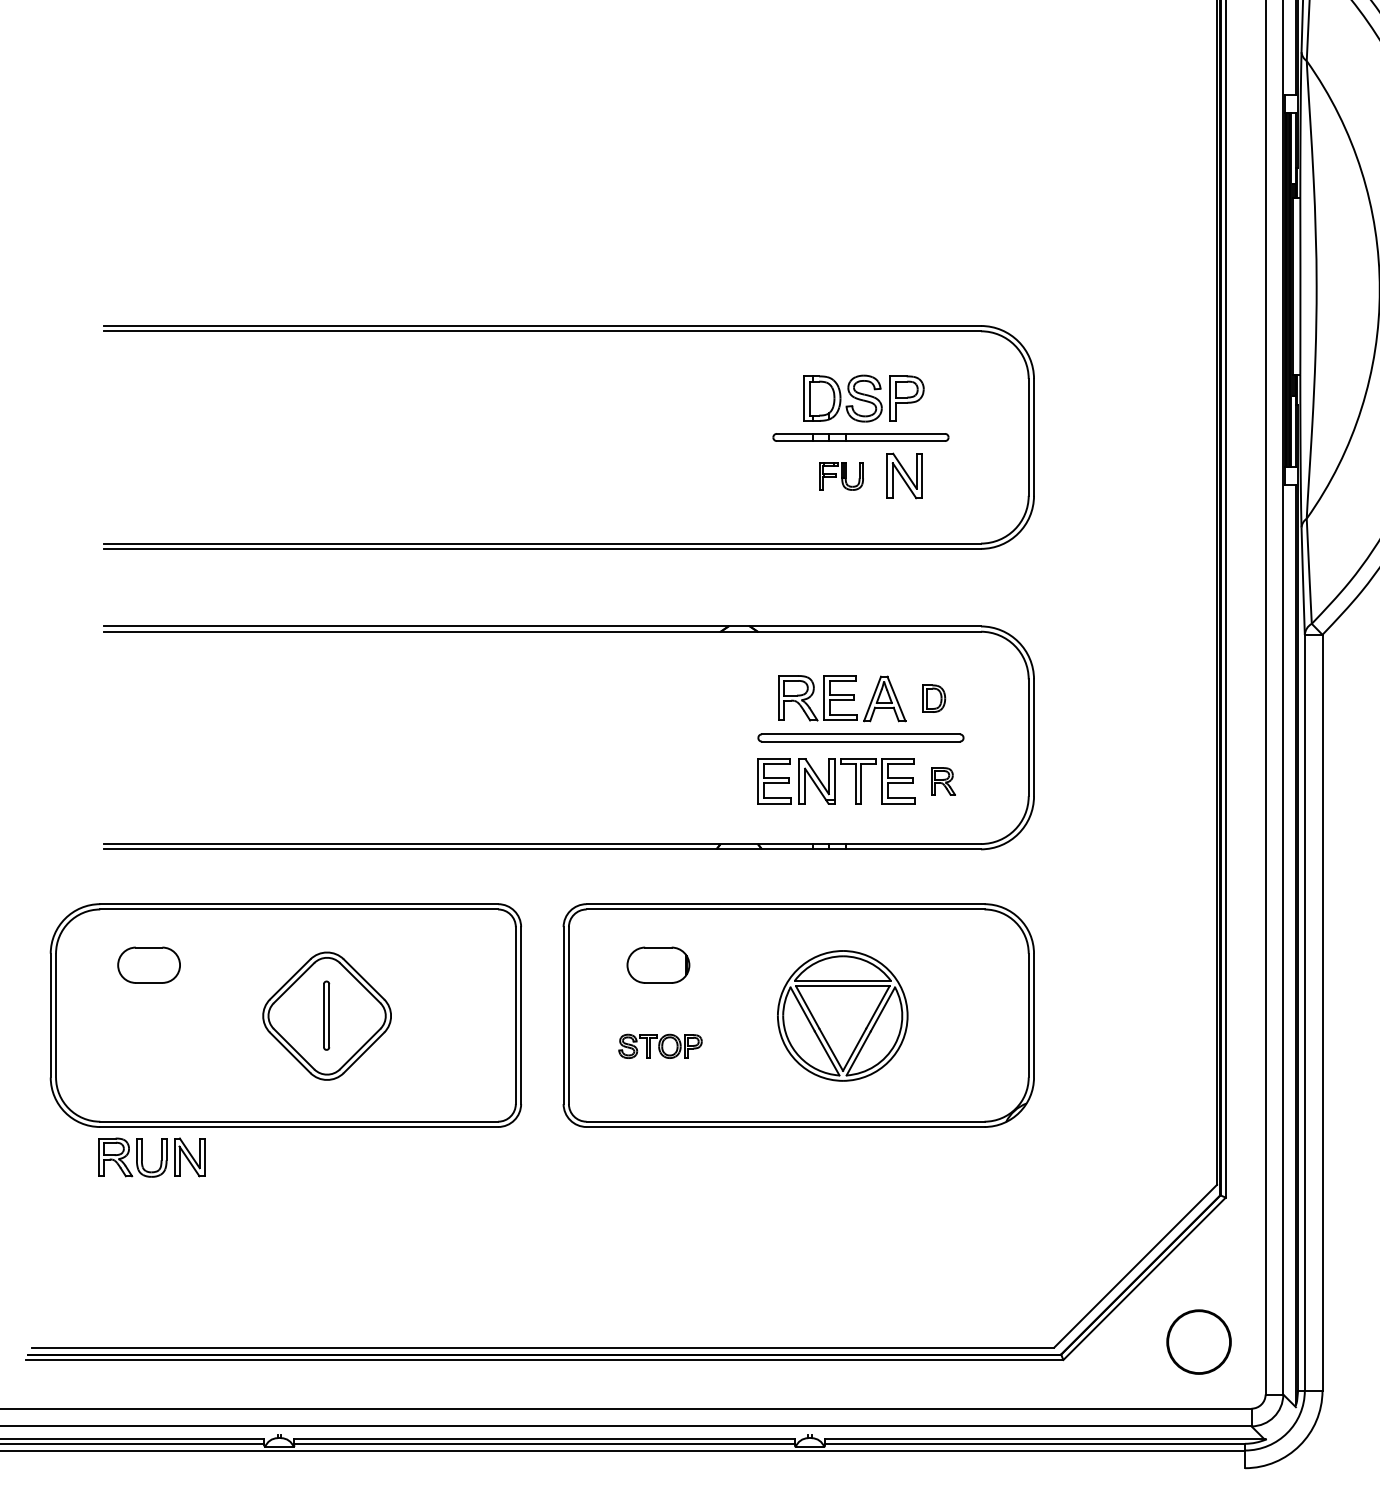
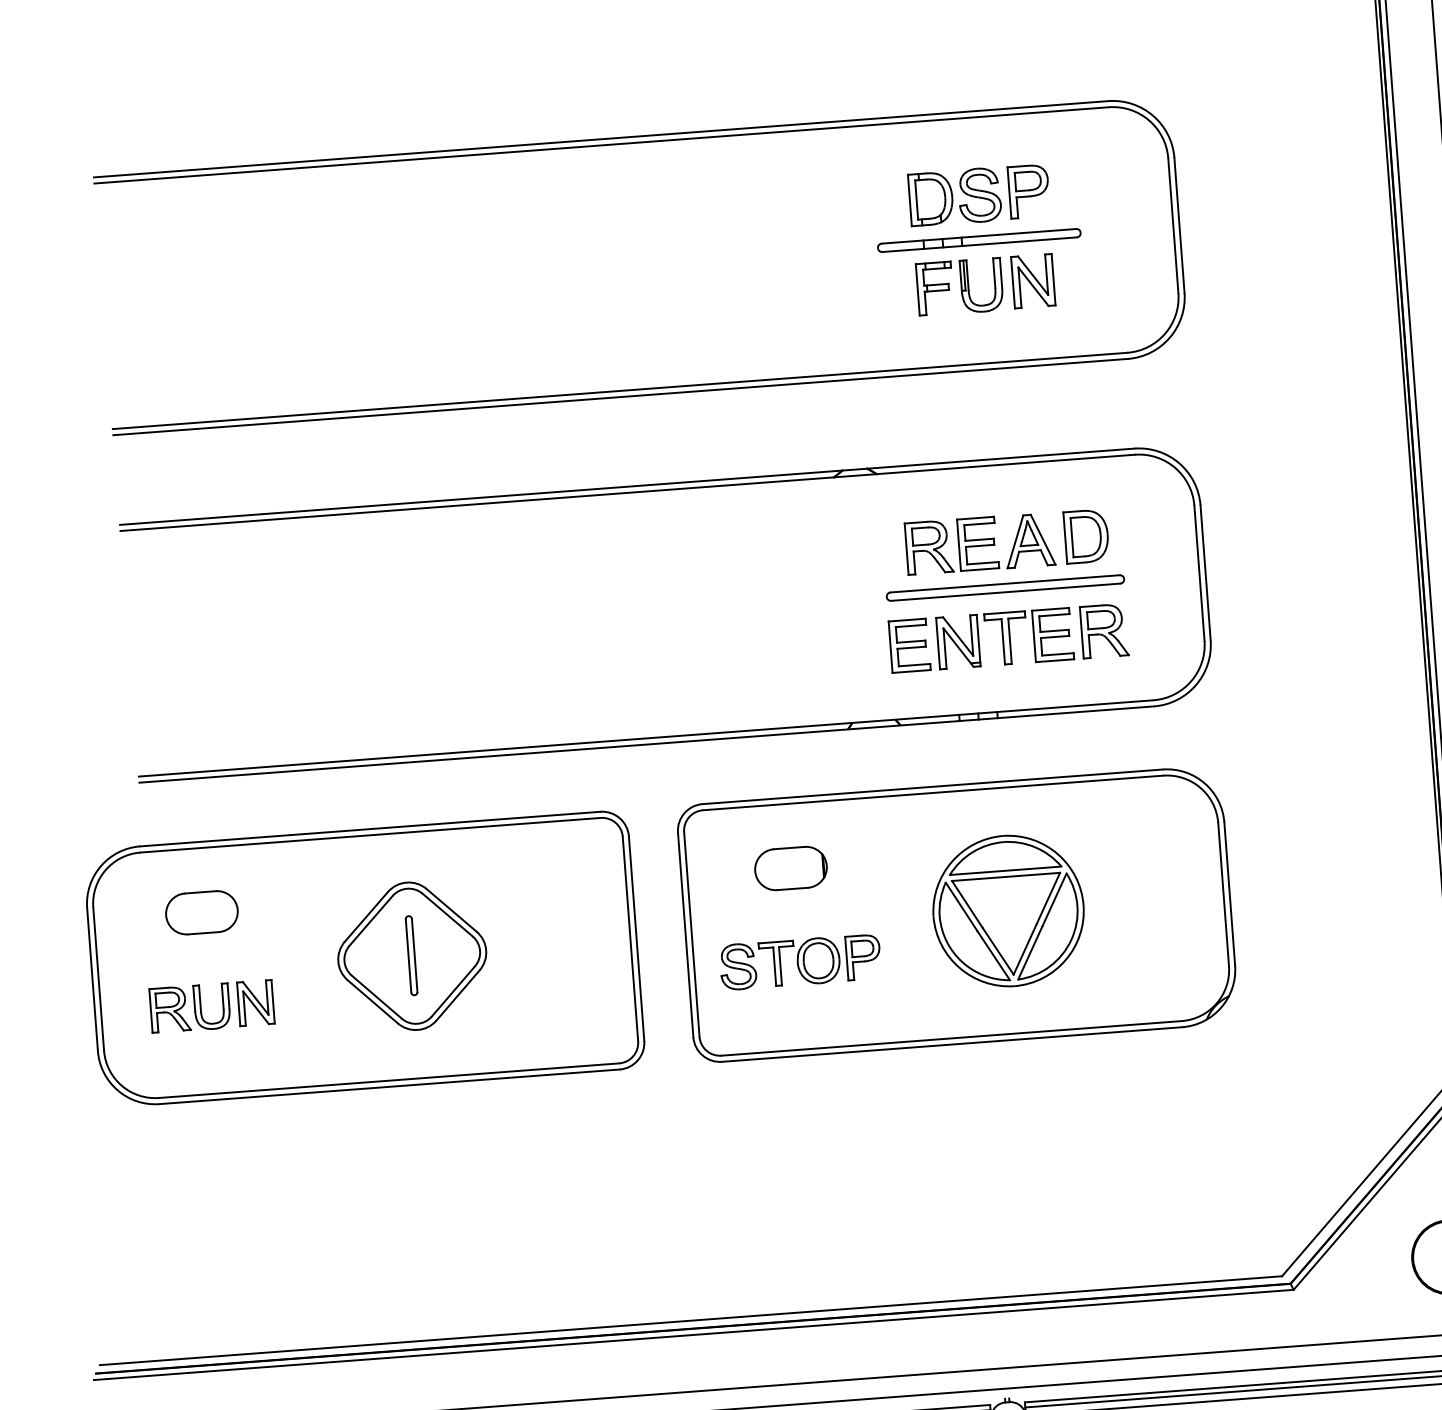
part: (841, 476) -> (960, 287), size x1.67
part: (934, 698) -> (1087, 535), size x1.67
part: (943, 781) -> (1104, 631), size x1.67
part: (660, 1046) -> (800, 962), size x1.67
part: (142, 1157) -> (201, 1007), moved

